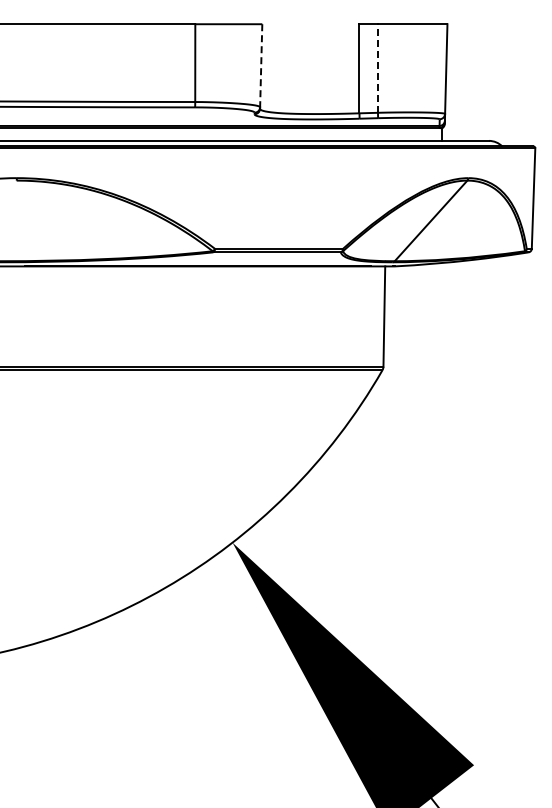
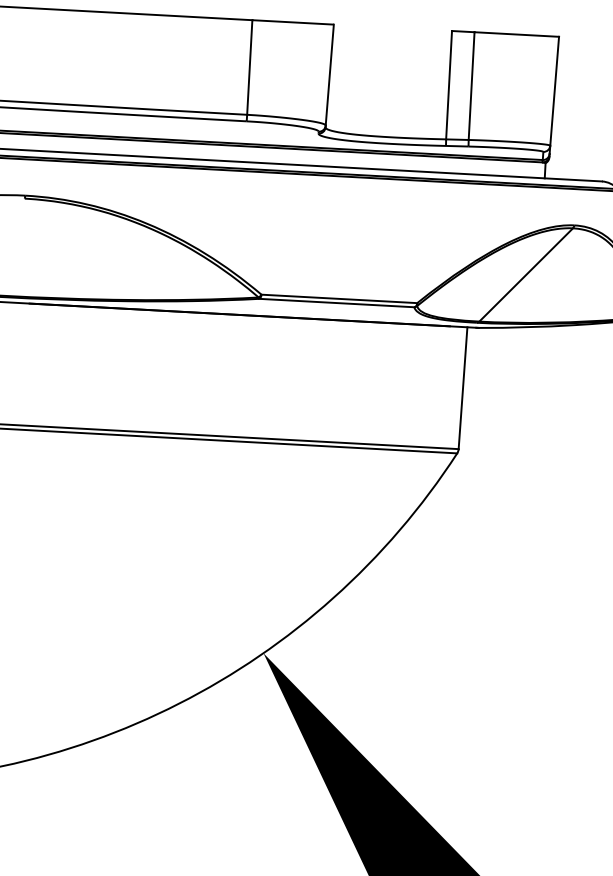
line: (261, 65) -> (330, 74), dashed -> solid
line: (377, 68) -> (471, 86), dashed -> solid

